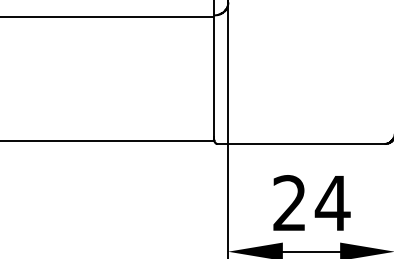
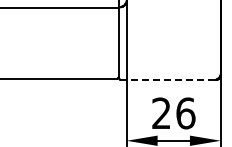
line: (300, 144) -> (167, 80), solid -> dashed
text: (332, 203) -> (185, 113), 24 -> 26

